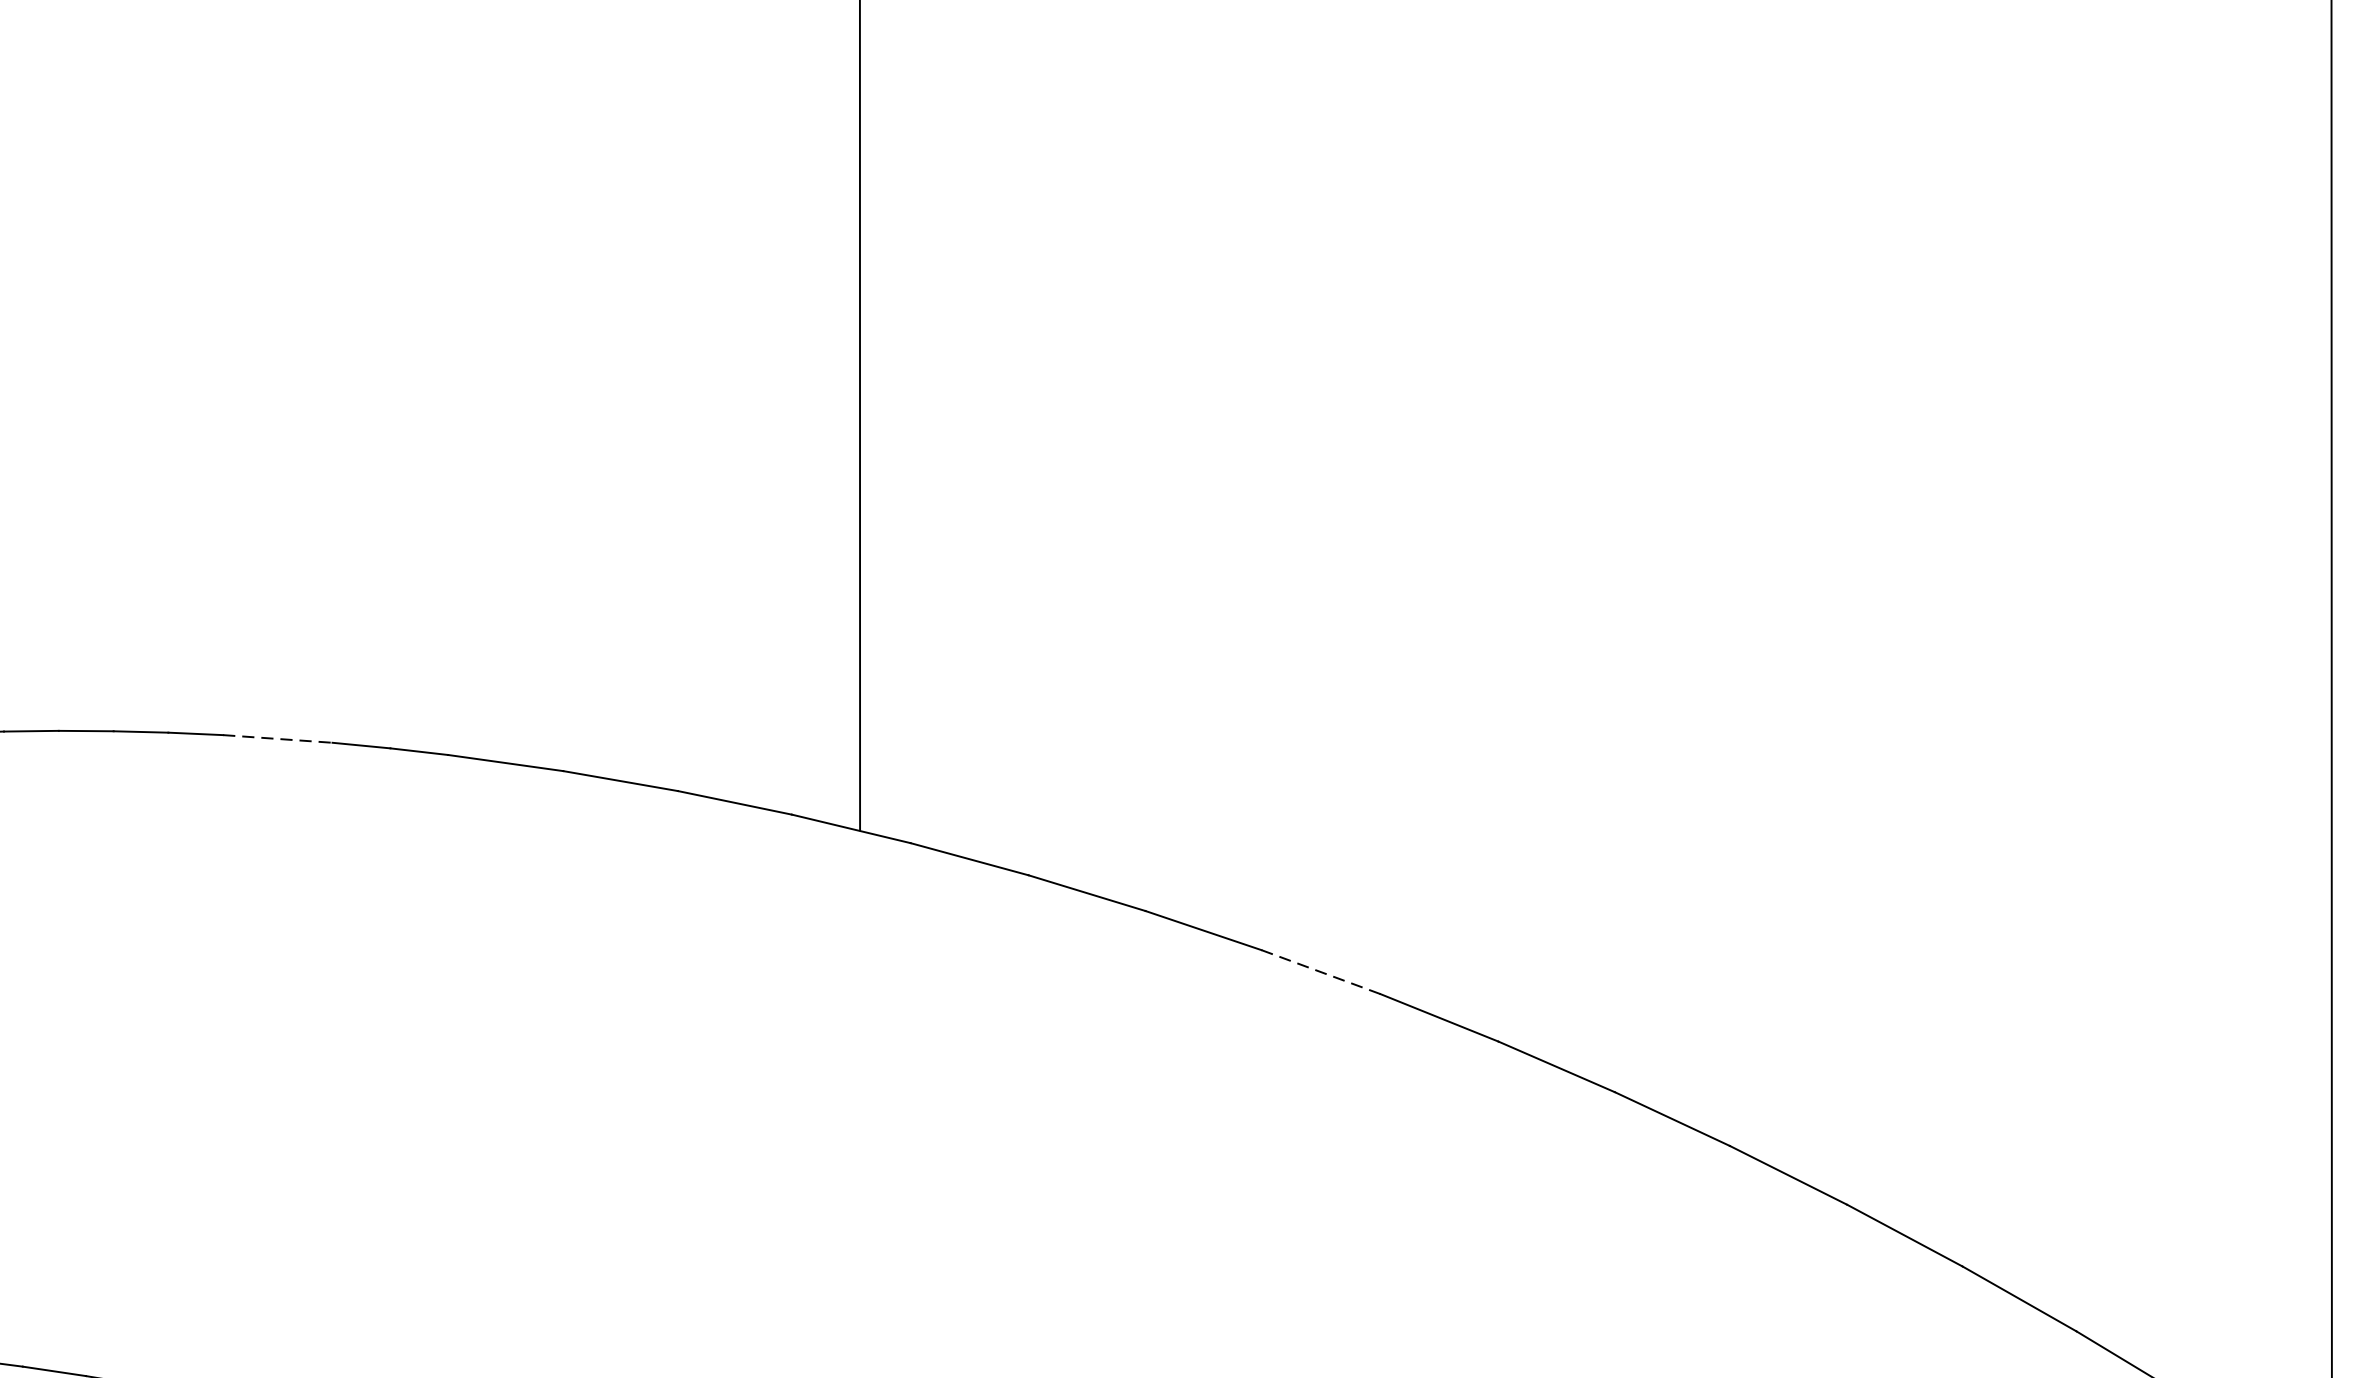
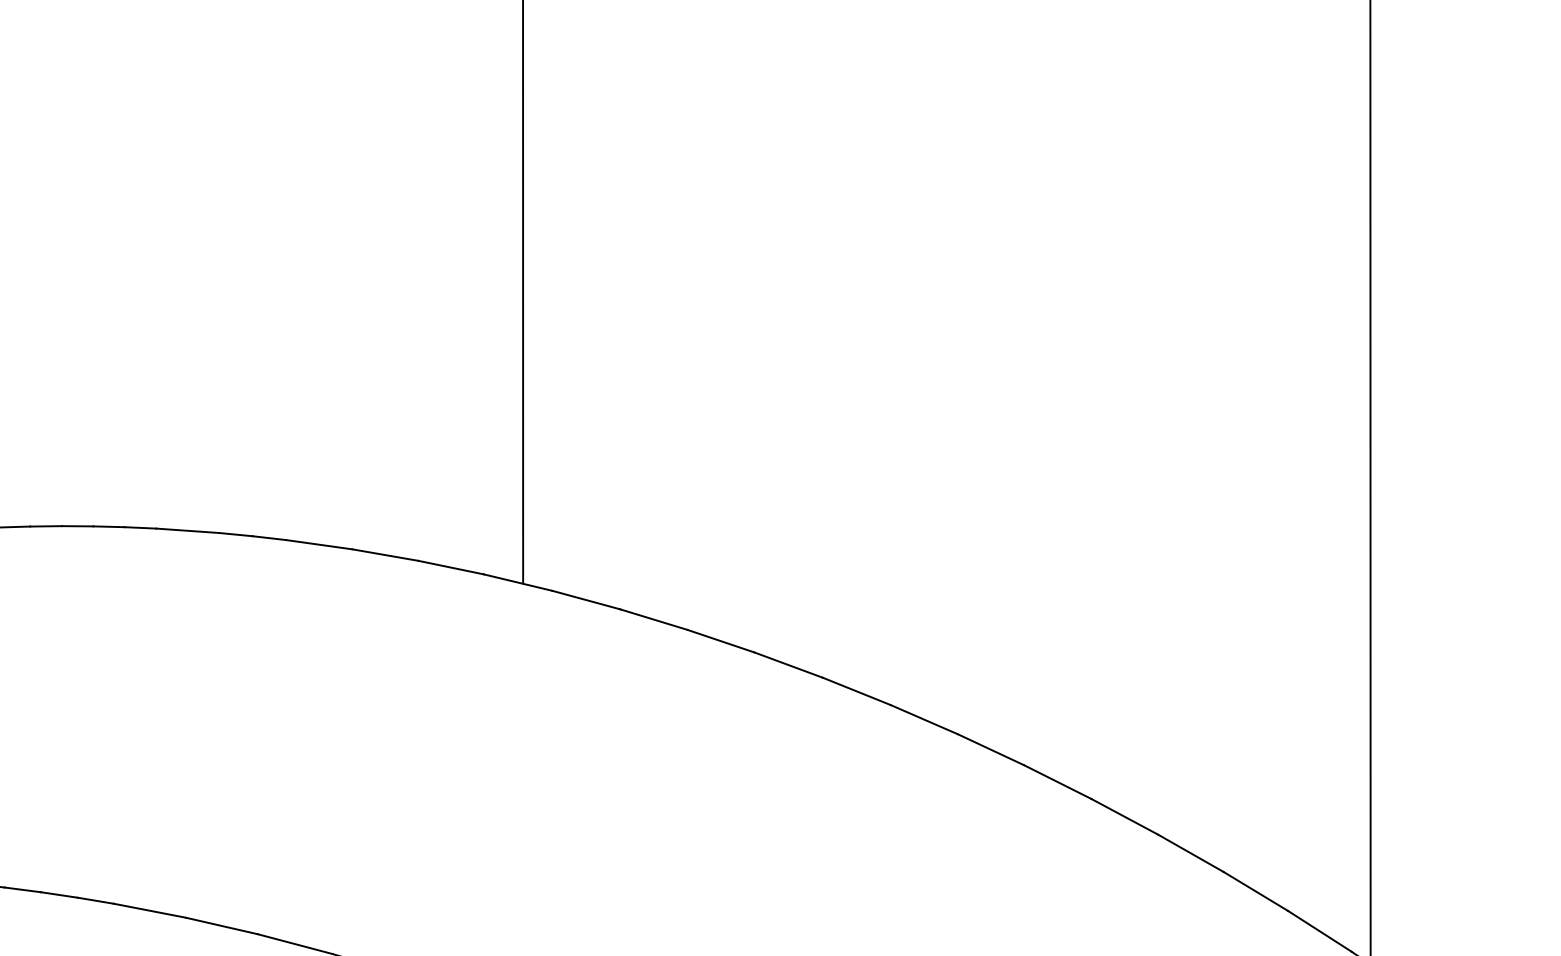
line: (277, 738) -> (187, 530), dashed -> solid
line: (1320, 972) -> (788, 665), dashed -> solid

